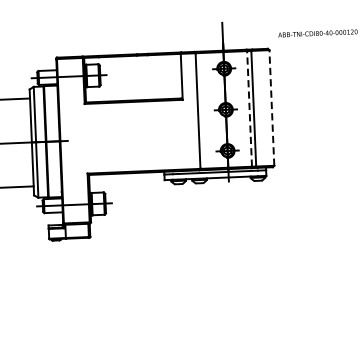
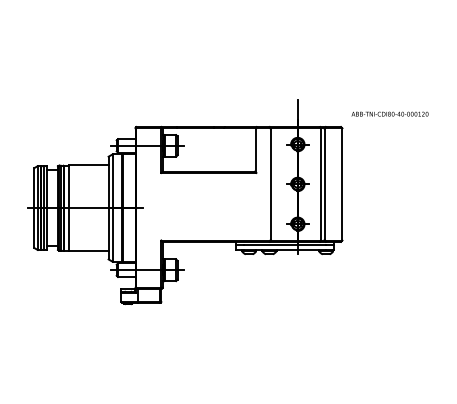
line: (249, 107) -> (320, 183), dashed -> solid
line: (271, 107) -> (342, 183), dashed -> solid

